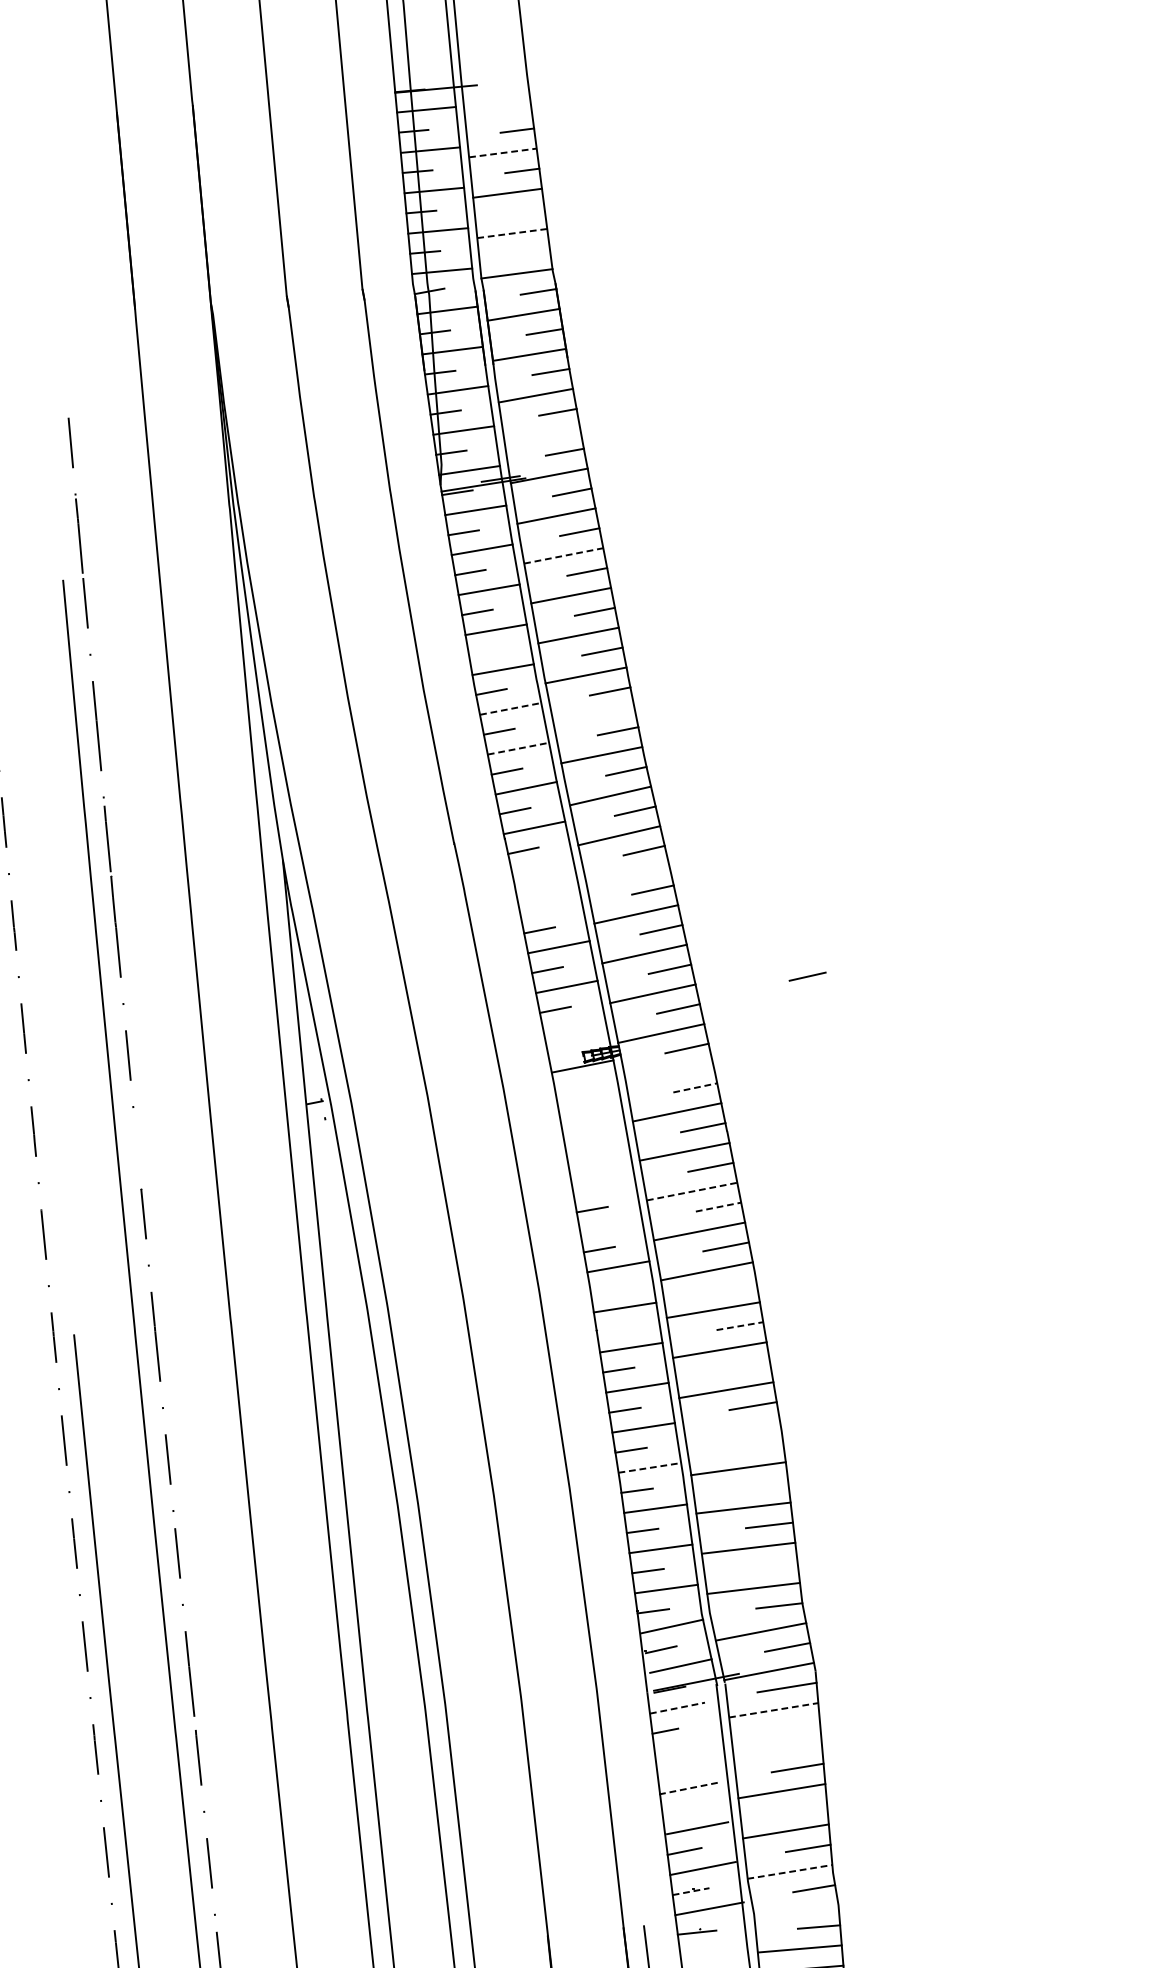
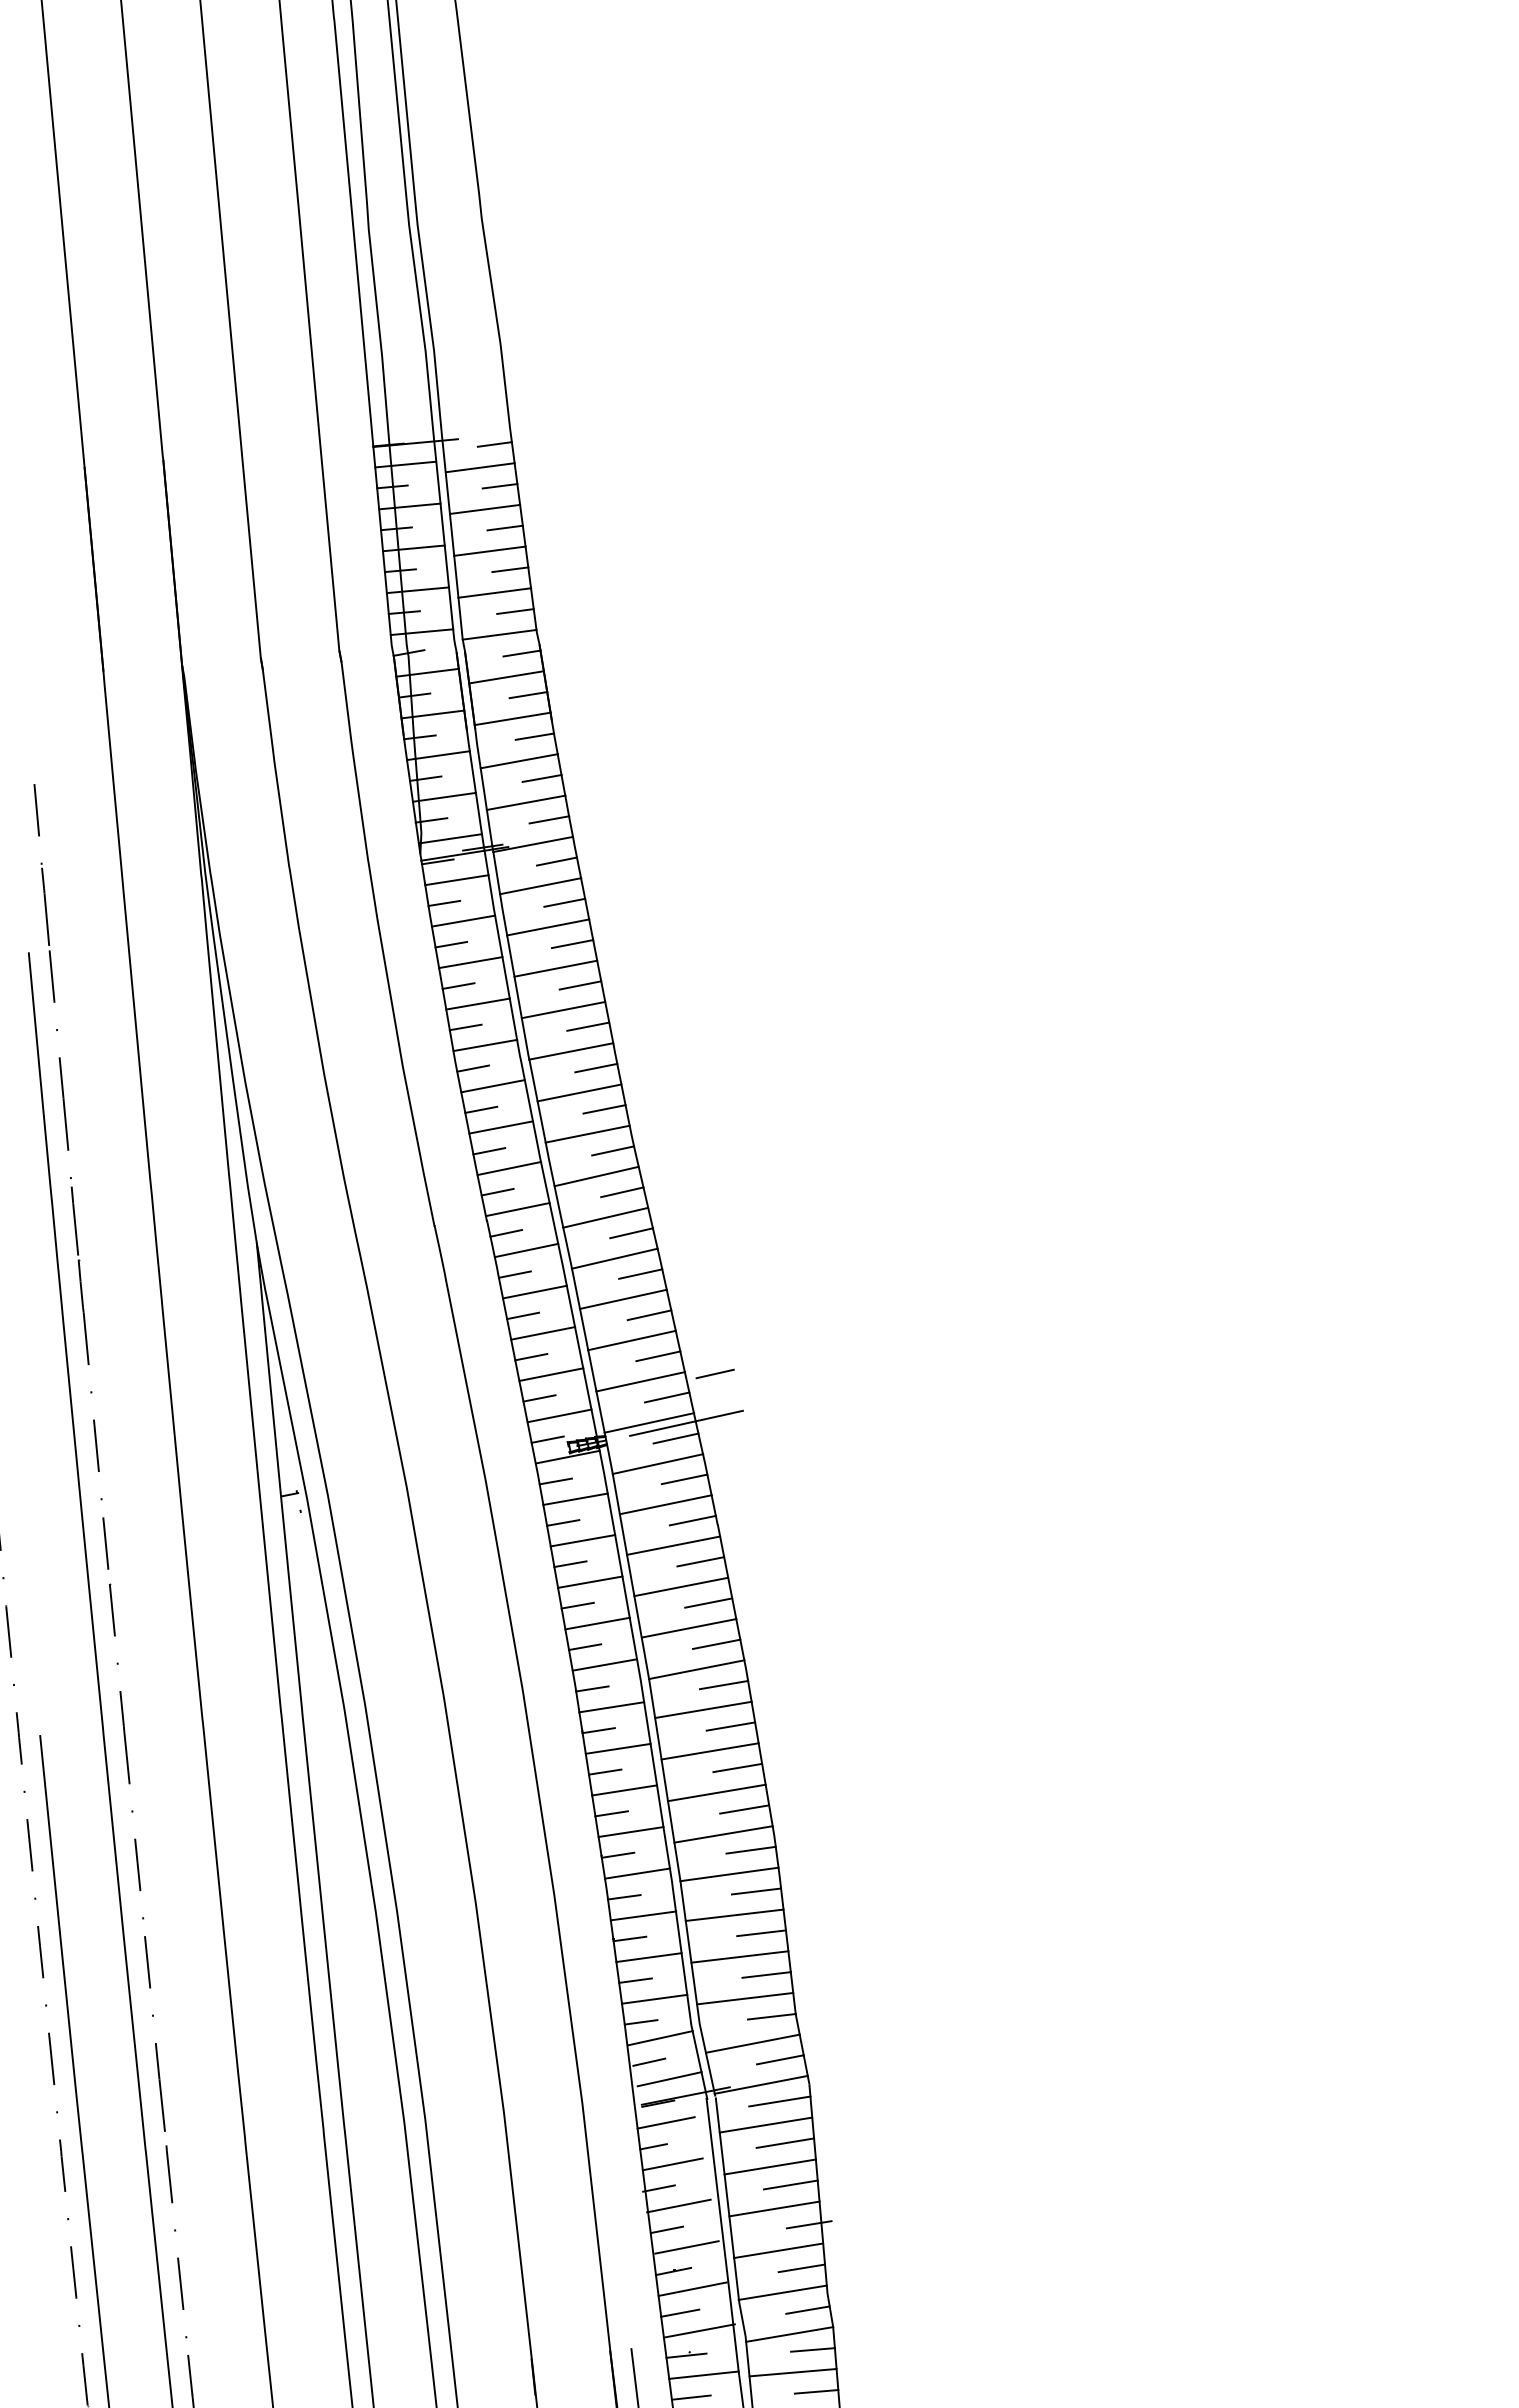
line: (512, 90) -> (494, 444), added
line: (497, 112) -> (479, 467), added
line: (503, 153) -> (485, 509), dashed -> solid
line: (527, 210) -> (510, 569), added
line: (512, 234) -> (494, 593), dashed -> solid
line: (532, 251) -> (515, 611), added
line: (541, 435) -> (525, 802), added
line: (564, 555) -> (548, 927), dashed -> solid
line: (484, 652) -> (465, 1027), added
line: (511, 709) -> (493, 1086), dashed -> solid
line: (593, 715) -> (579, 1092), added
line: (518, 748) -> (501, 1127), dashed -> solid
line: (542, 867) -> (526, 1250), added
line: (627, 875) -> (614, 1258), added
line: (531, 890) -> (514, 1274), added
line: (550, 906) -> (534, 1291), added
line: (806, 976) -> (714, 1373), moved
line: (574, 1026) -> (559, 1415), added
line: (697, 1033) -> (686, 1422), added
line: (563, 1049) -> (547, 1439), added
line: (669, 1073) -> (657, 1464), added
line: (696, 1088) -> (685, 1479), dashed -> solid
line: (570, 1089) -> (555, 1481), added
line: (590, 1106) -> (575, 1498), added
line: (578, 1129) -> (563, 1522), added
line: (596, 1146) -> (582, 1540), added
line: (137, 1149) -> (105, 1543), added
line: (585, 1169) -> (570, 1564), added
line: (604, 1186) -> (590, 1581), added
line: (692, 1191) -> (681, 1586), dashed -> solid
line: (718, 1207) -> (708, 1603), dashed -> solid
line: (611, 1226) -> (597, 1623), added
line: (732, 1285) -> (723, 1684), added
line: (606, 1289) -> (592, 1688), added
line: (739, 1326) -> (730, 1726), dashed -> solid
line: (612, 1329) -> (598, 1730), added
line: (746, 1365) -> (737, 1767), added
line: (732, 1430) -> (723, 1834), added
line: (758, 1444) -> (750, 1849), added
line: (649, 1467) -> (637, 1873), dashed -> solid
line: (764, 1485) -> (756, 1891), added
line: (774, 1565) -> (766, 1974), added
line: (677, 1707) -> (666, 2122), dashed -> solid
line: (773, 1710) -> (765, 2125), dashed -> solid
line: (792, 1727) -> (785, 2142), added
line: (683, 1748) -> (672, 2164), added
line: (777, 1750) -> (769, 2166), added
line: (670, 1771) -> (658, 2188), added
line: (690, 1787) -> (679, 2205), dashed -> solid
line: (814, 1806) -> (808, 2224), added
line: (678, 1810) -> (667, 2229), added
line: (789, 1871) -> (782, 2292), dashed -> solid
line: (691, 1891) -> (680, 2313), dashed -> solid
line: (796, 1912) -> (789, 2334), added
line: (713, 1950) -> (703, 2374), added

